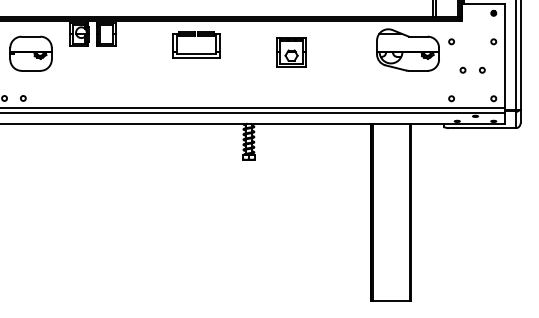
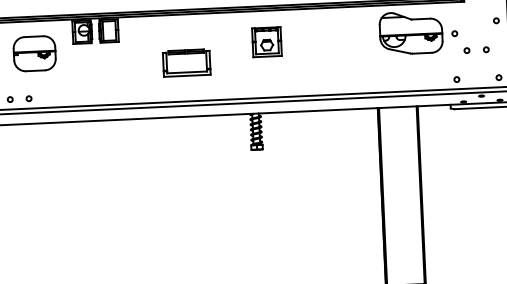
part: (195, 36) -> (185, 54), moved
circle: (451, 41) -> (454, 33), moved
part: (291, 52) -> (266, 41), moved

